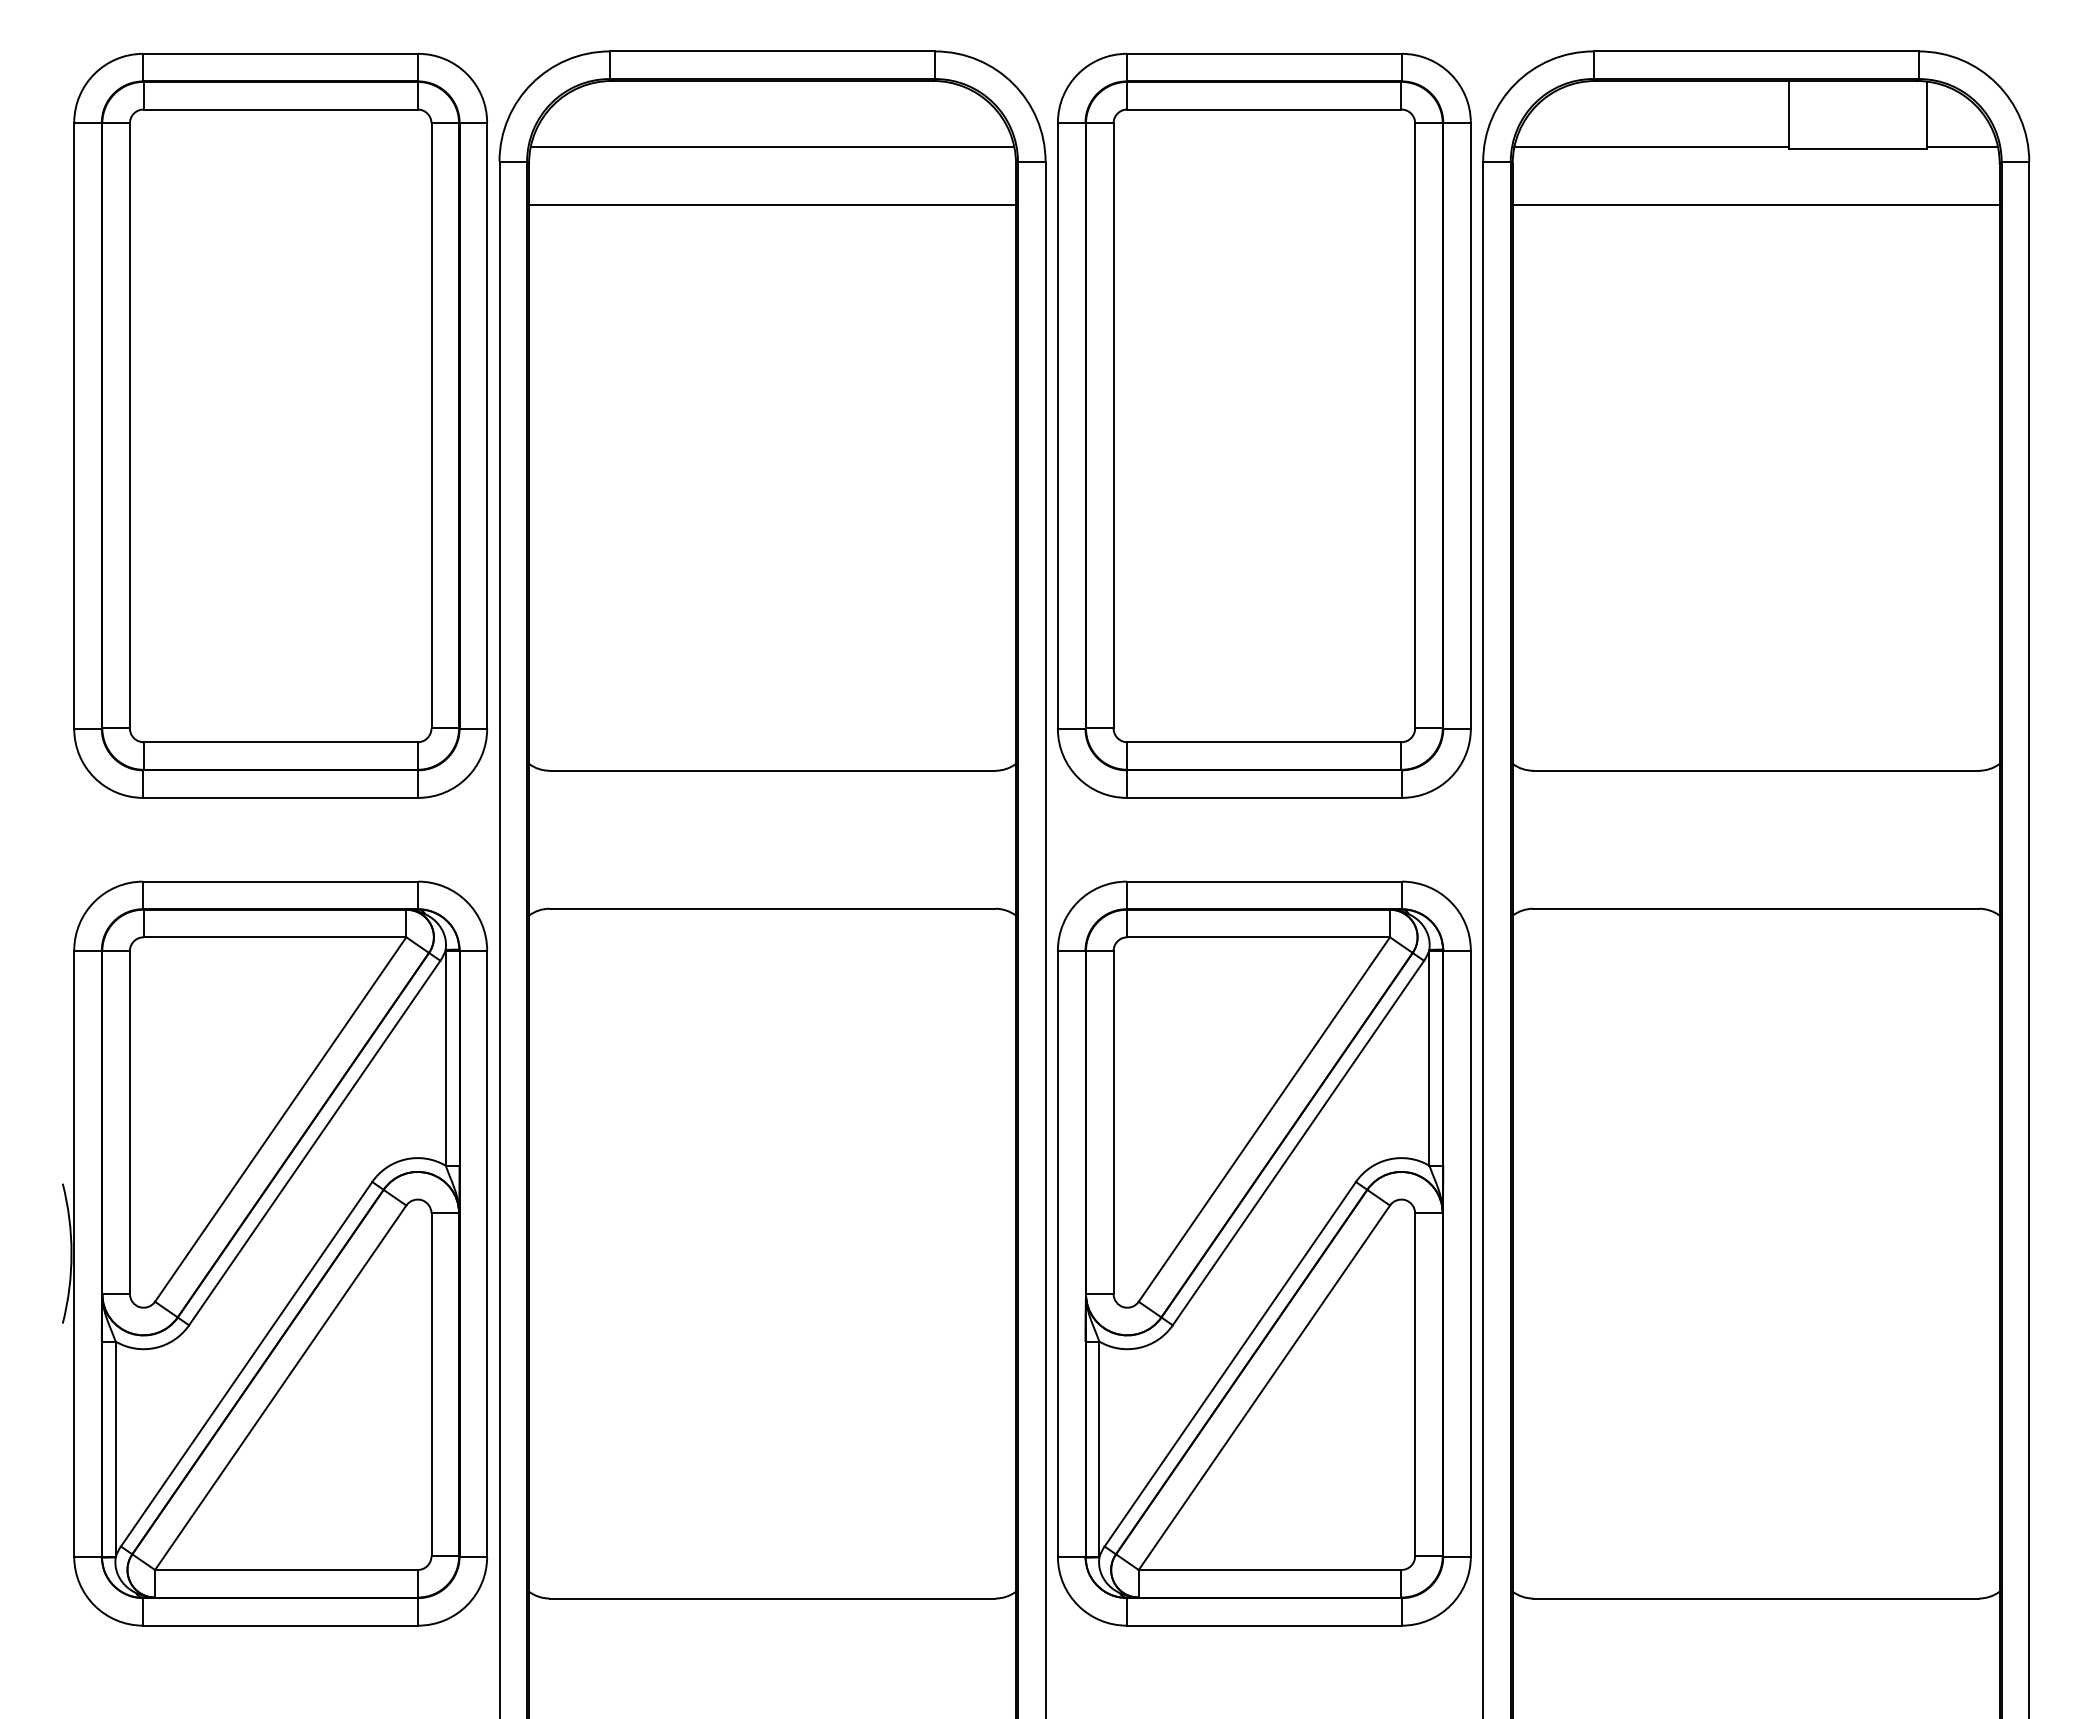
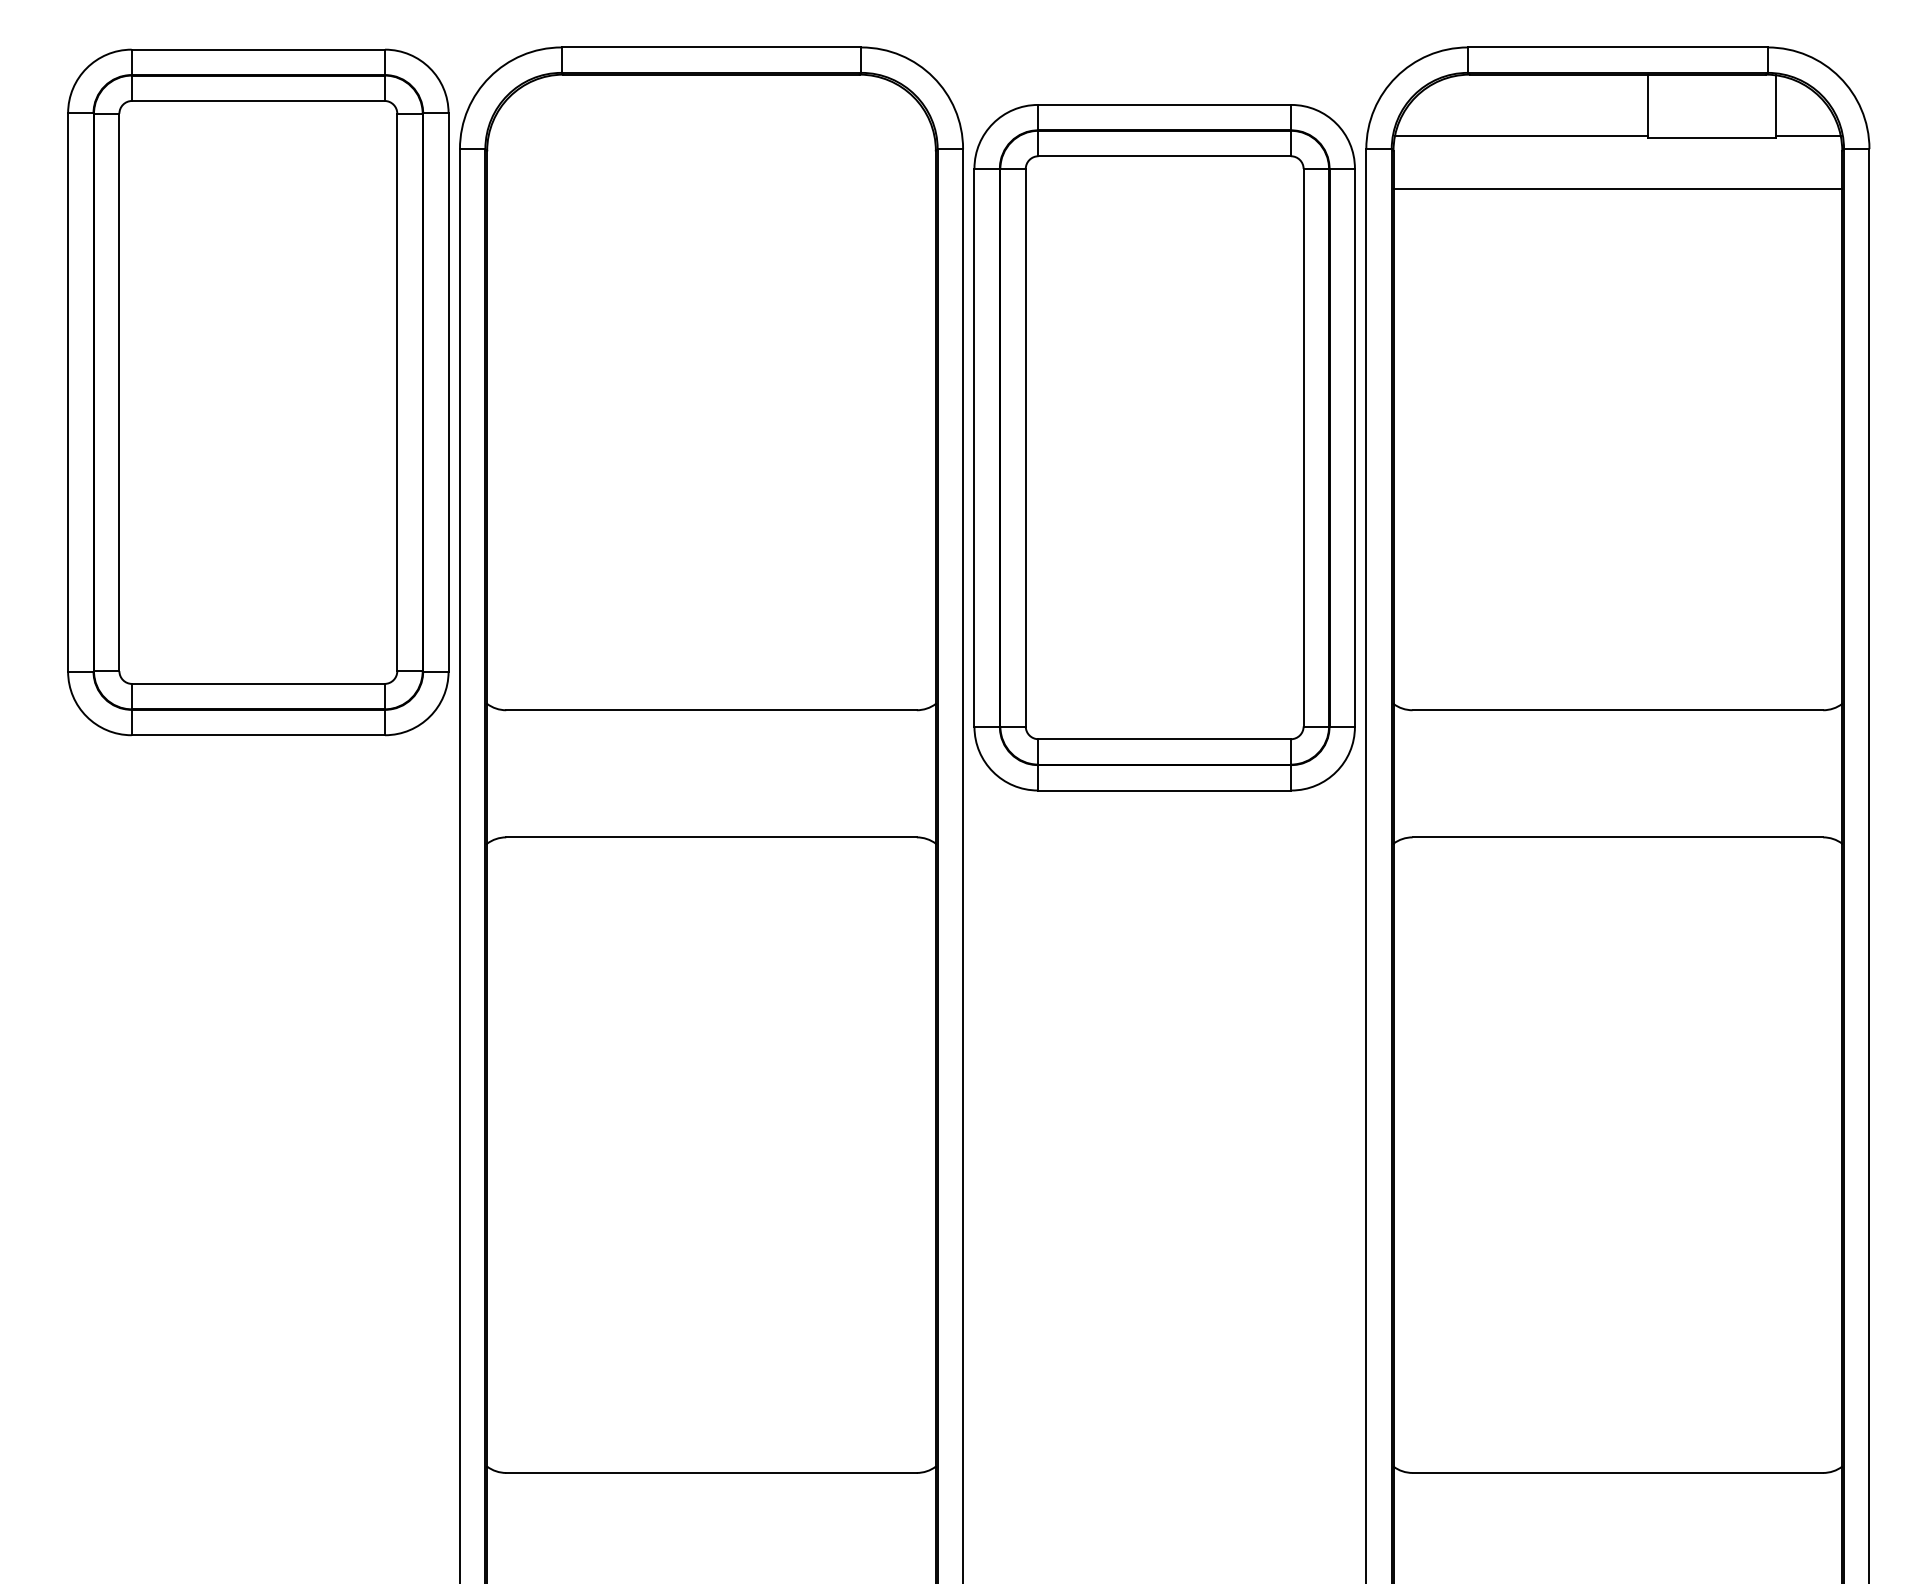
line: (772, 147) -> (711, 135), removed
line: (772, 205) -> (711, 189), removed
part: (1264, 425) -> (1164, 447), moved
part: (275, 1253) -> (253, 1155), removed
part: (1264, 1253) -> (1164, 1155), removed

